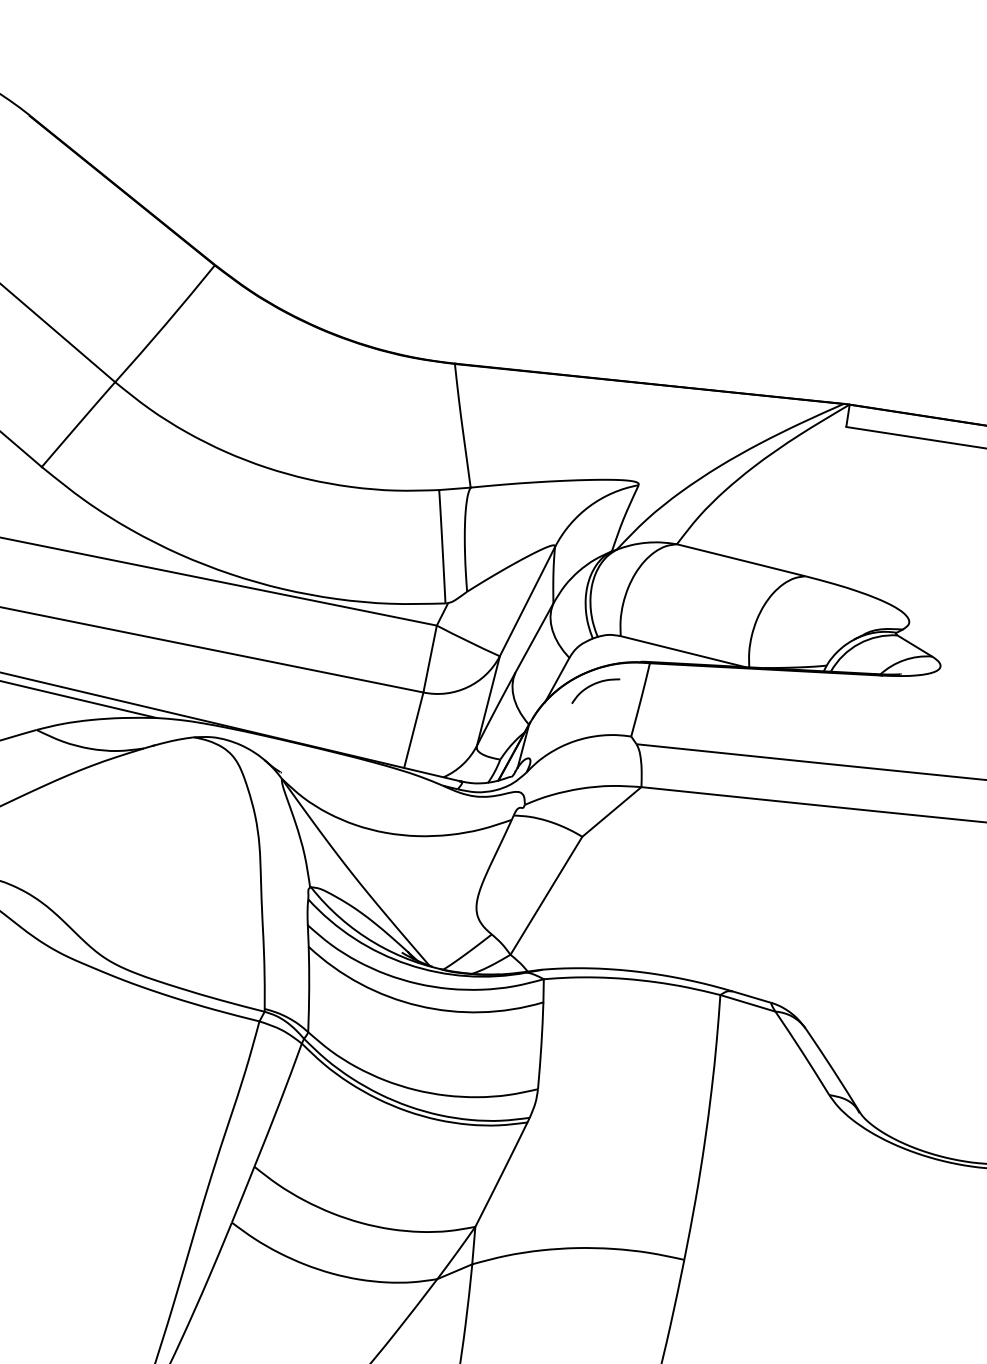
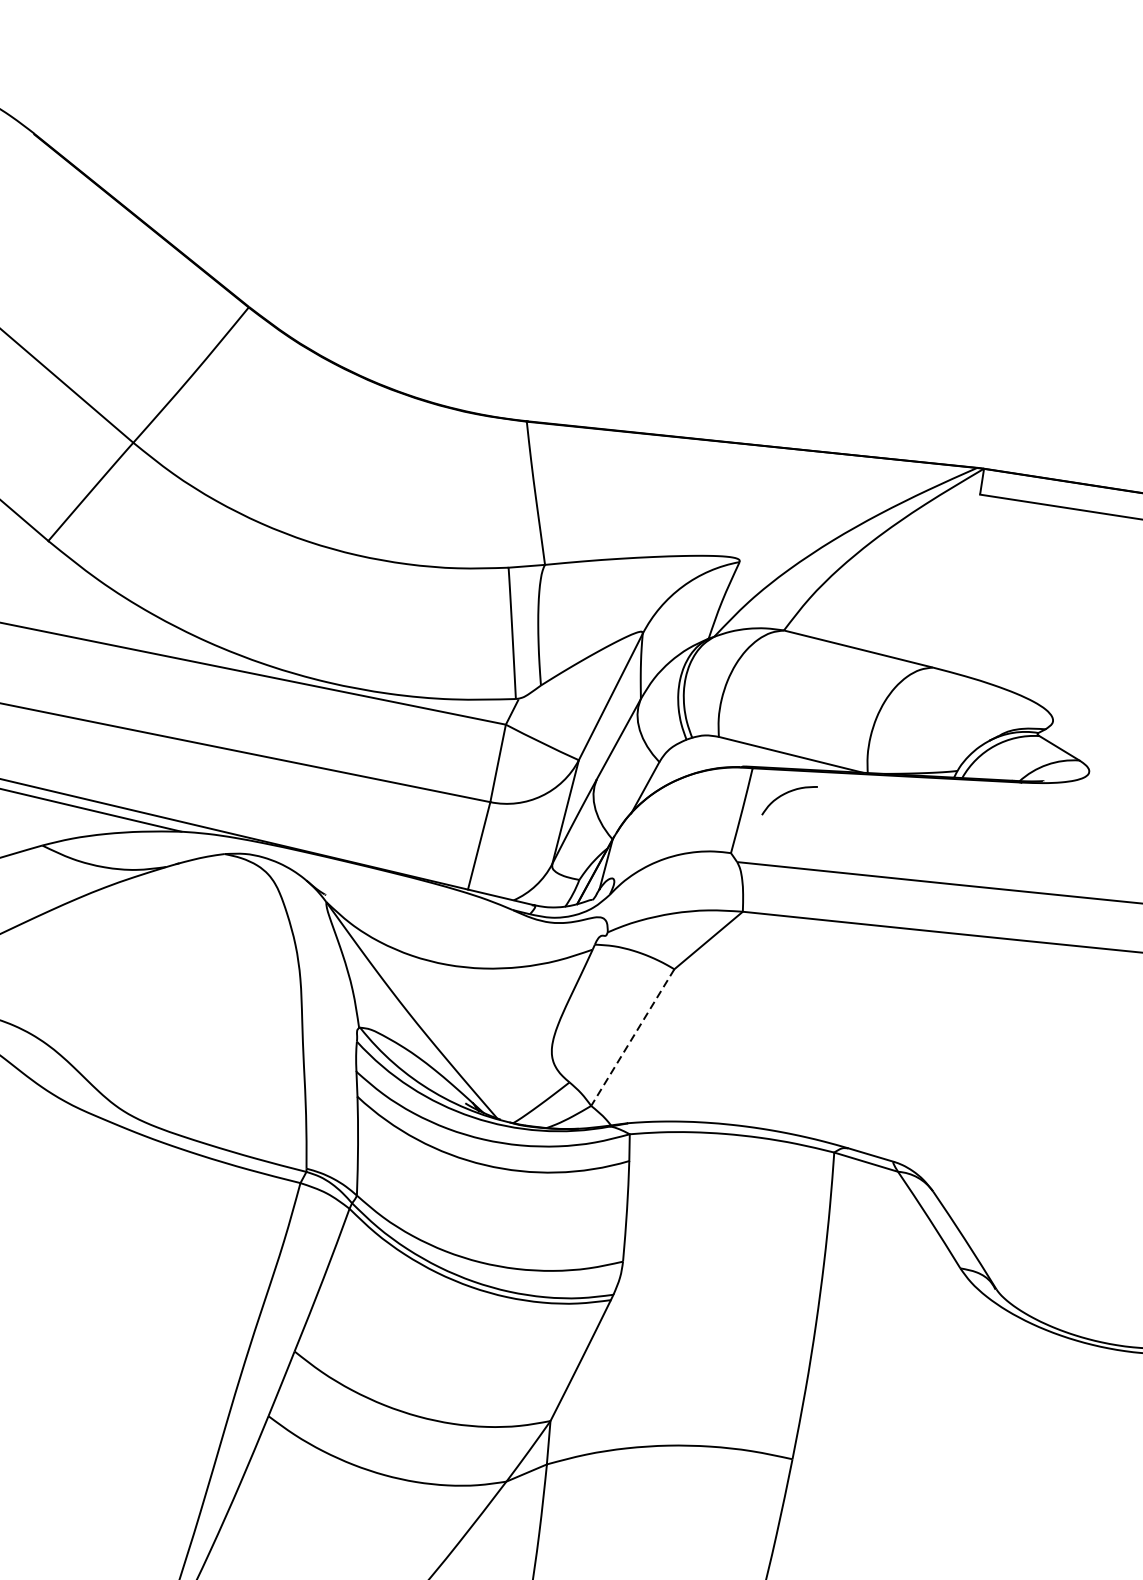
curve: (593, 685) -> (786, 794), moved
line: (546, 895) -> (632, 1037), solid -> dashed

